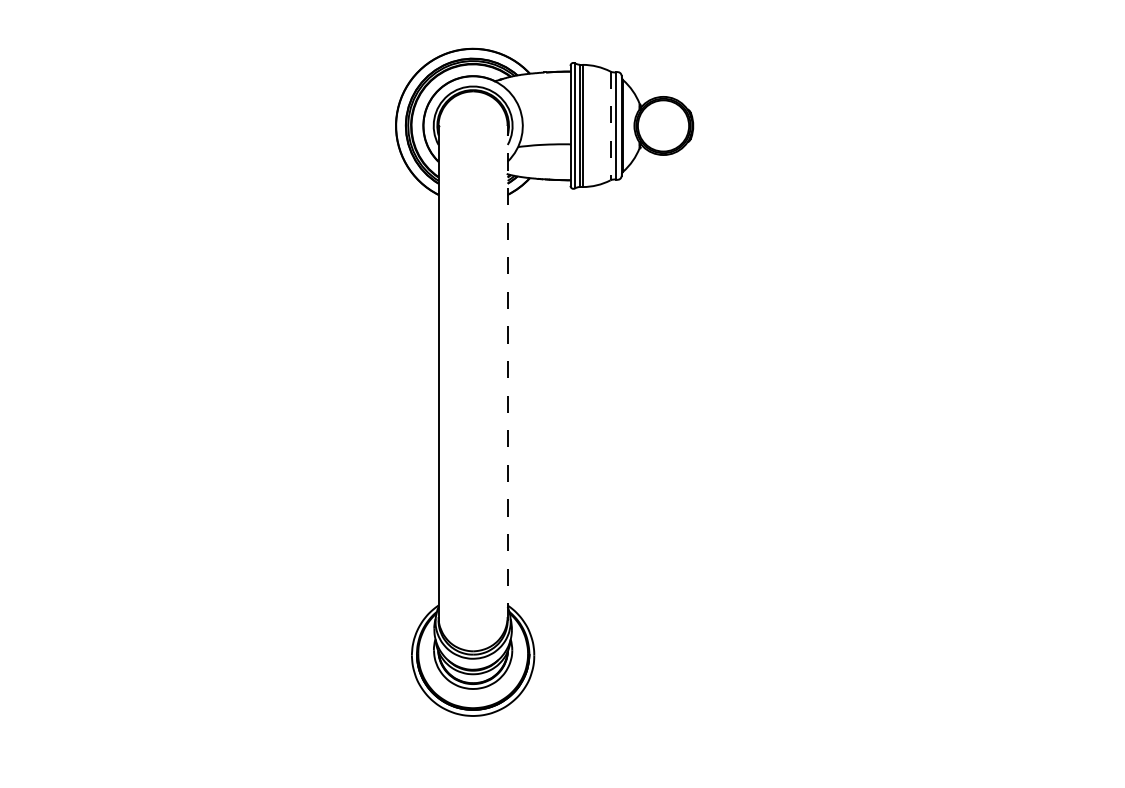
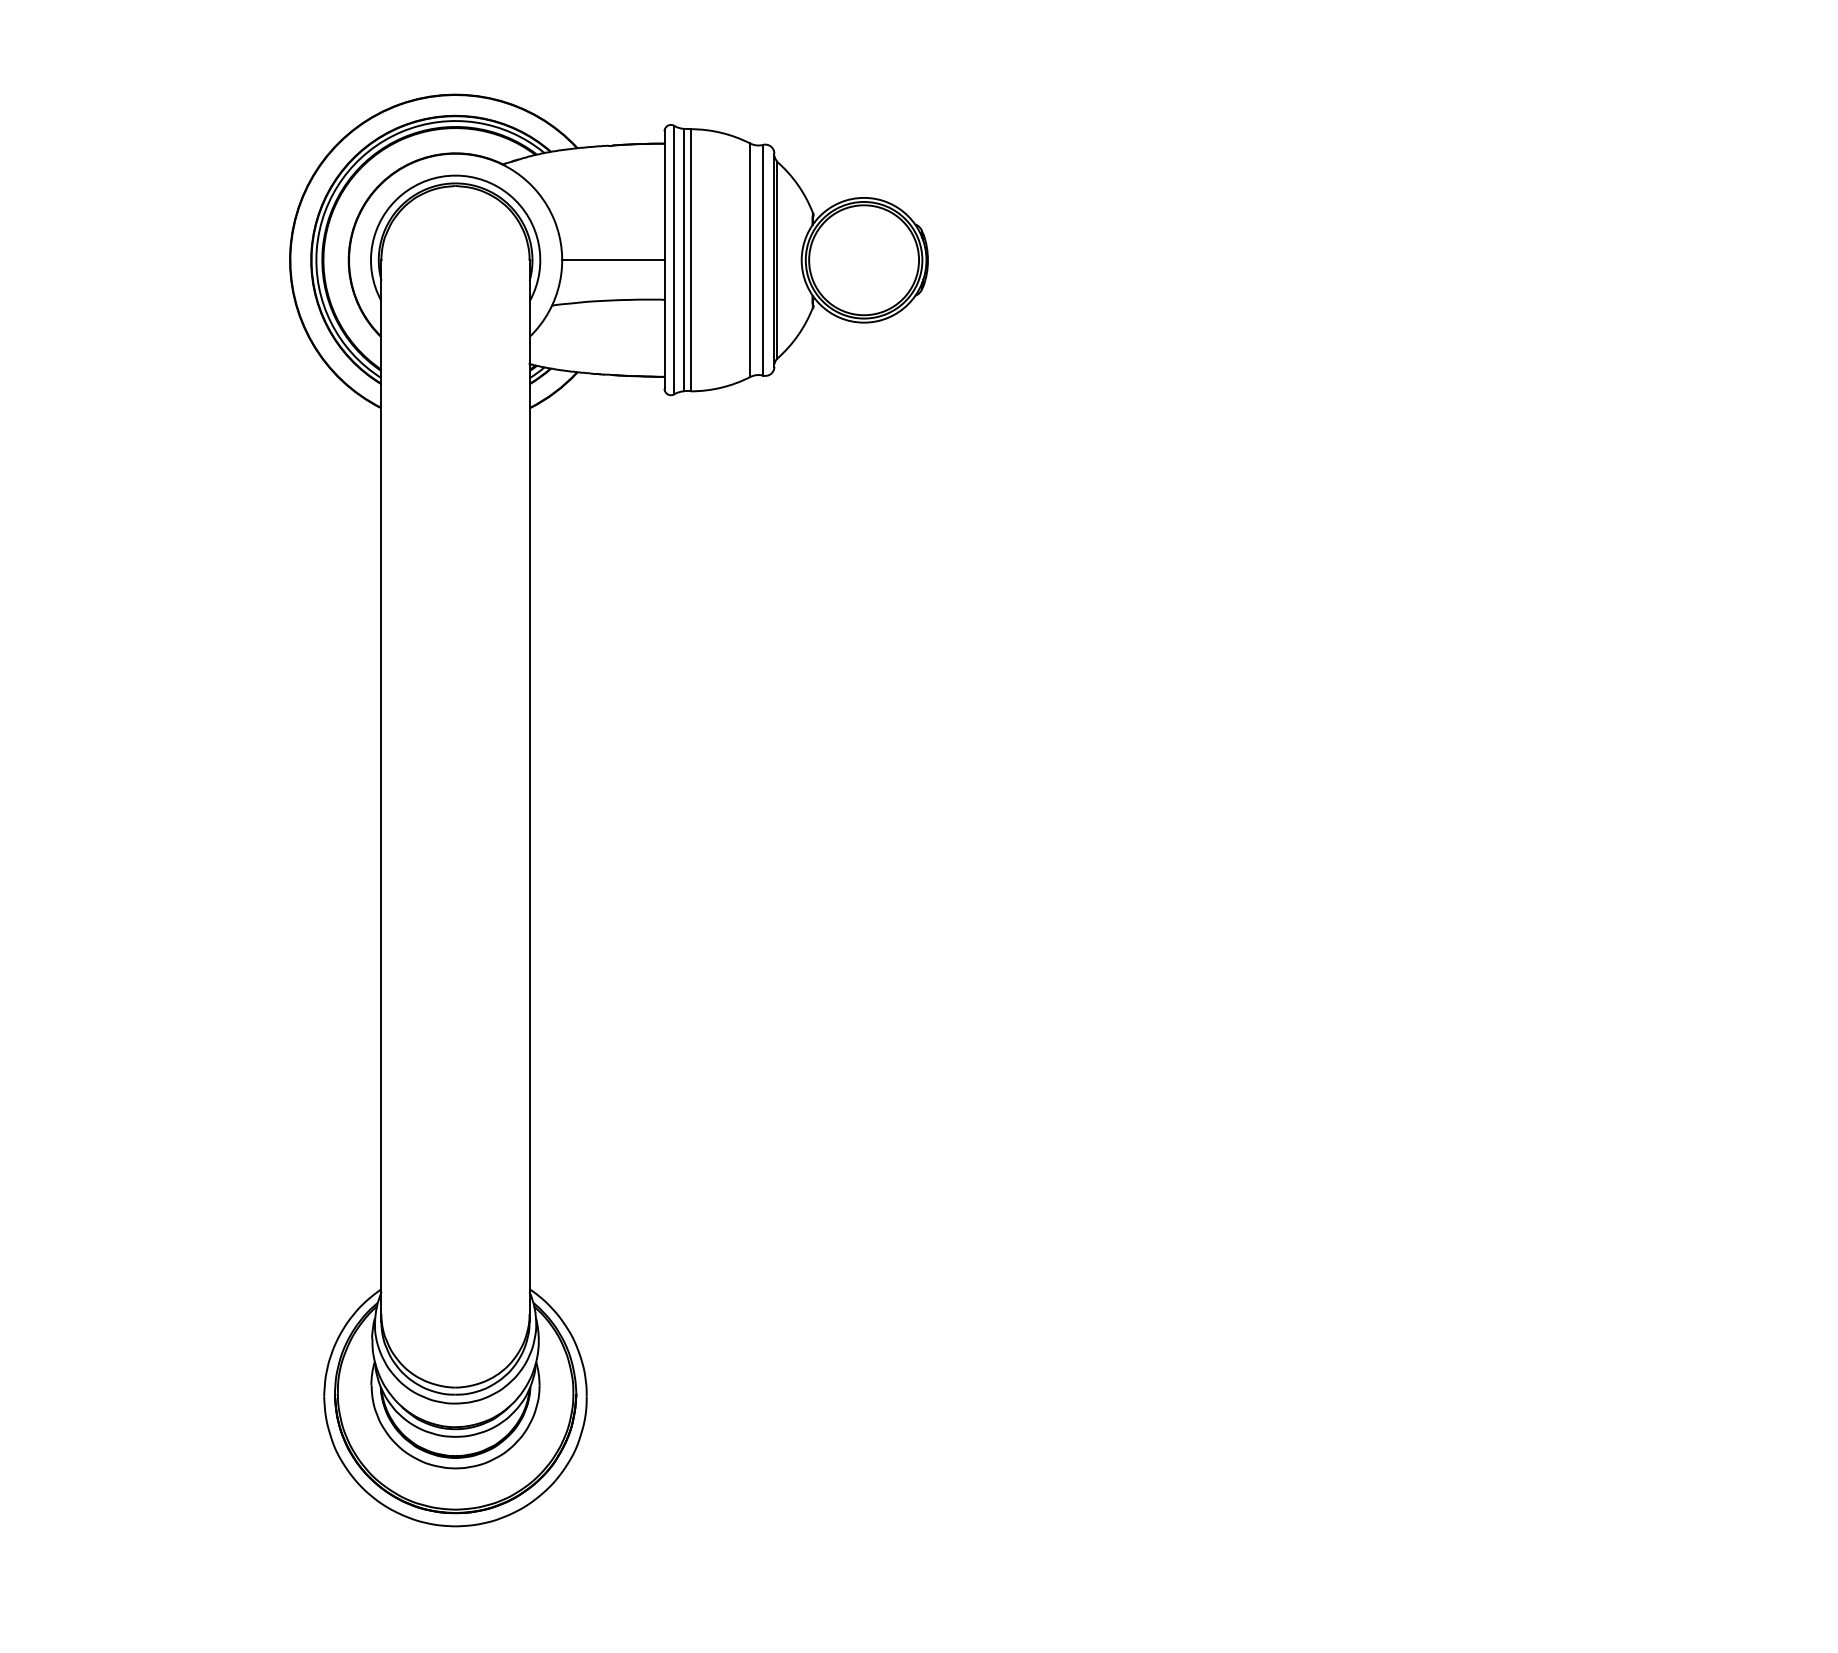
line: (546, 125) -> (612, 259), added
line: (610, 125) -> (750, 259), dashed -> solid
line: (507, 372) -> (529, 789), dashed -> solid

